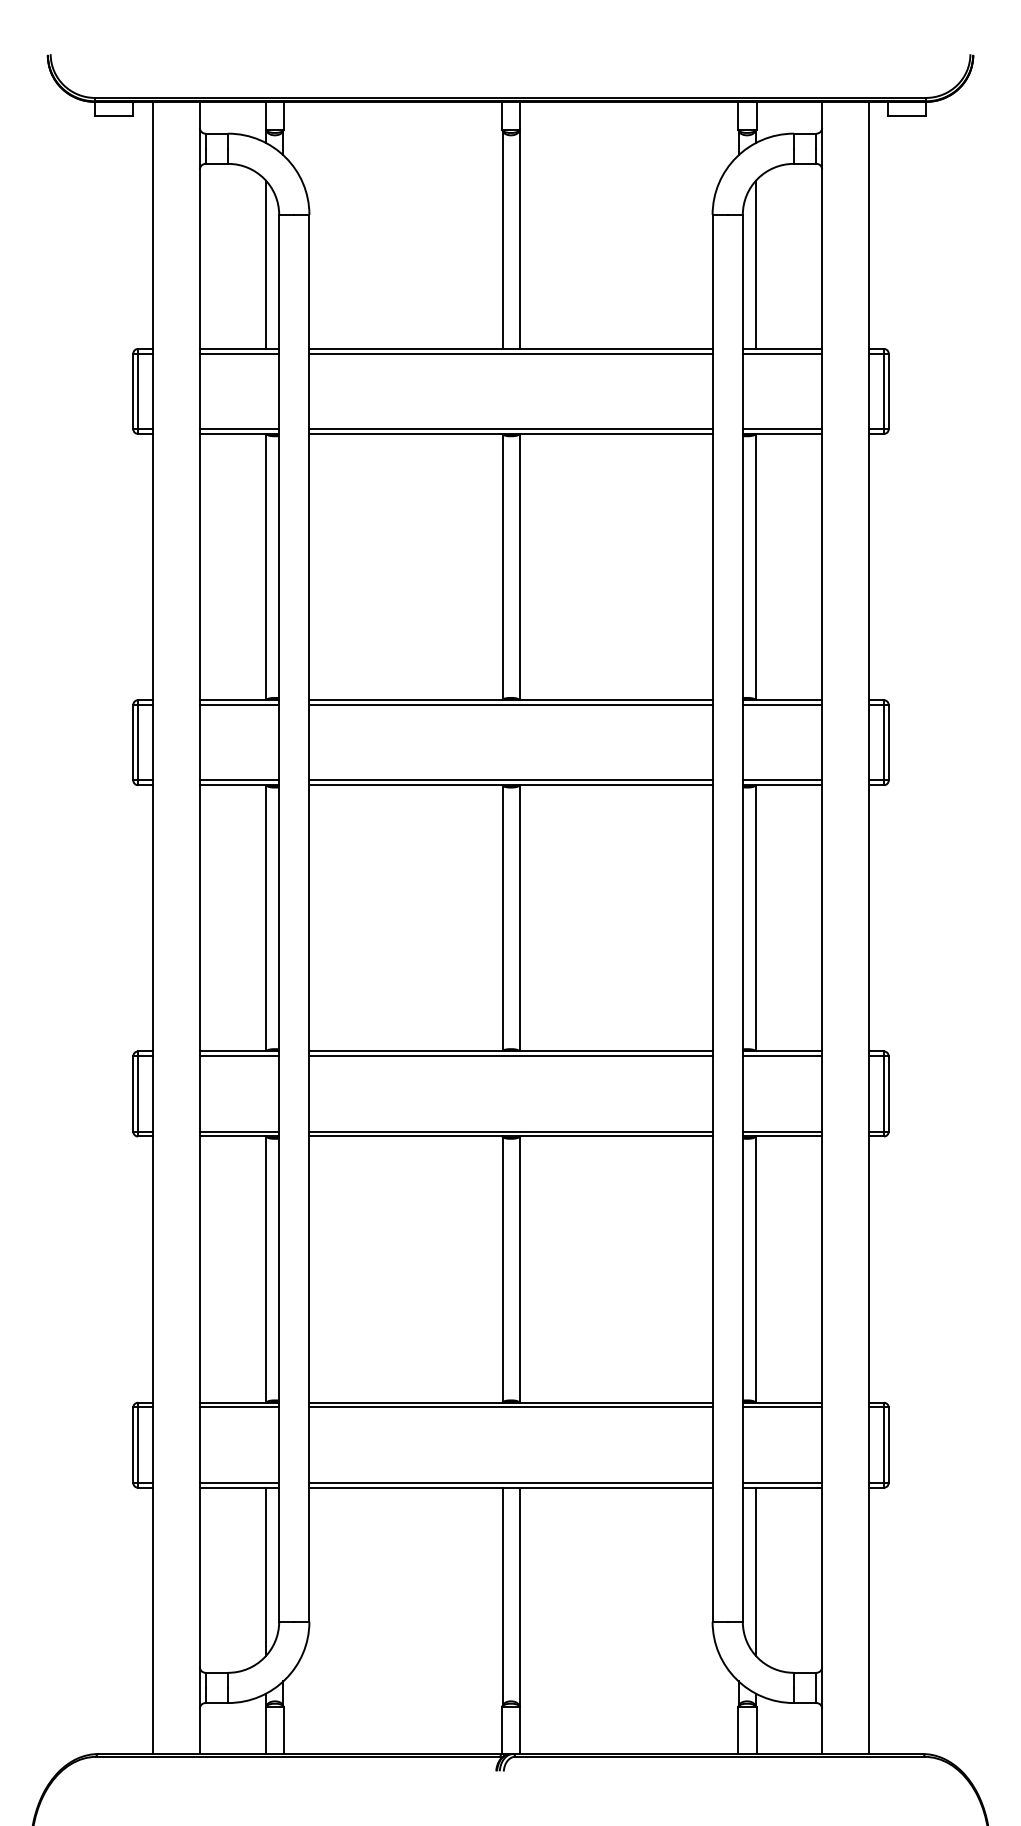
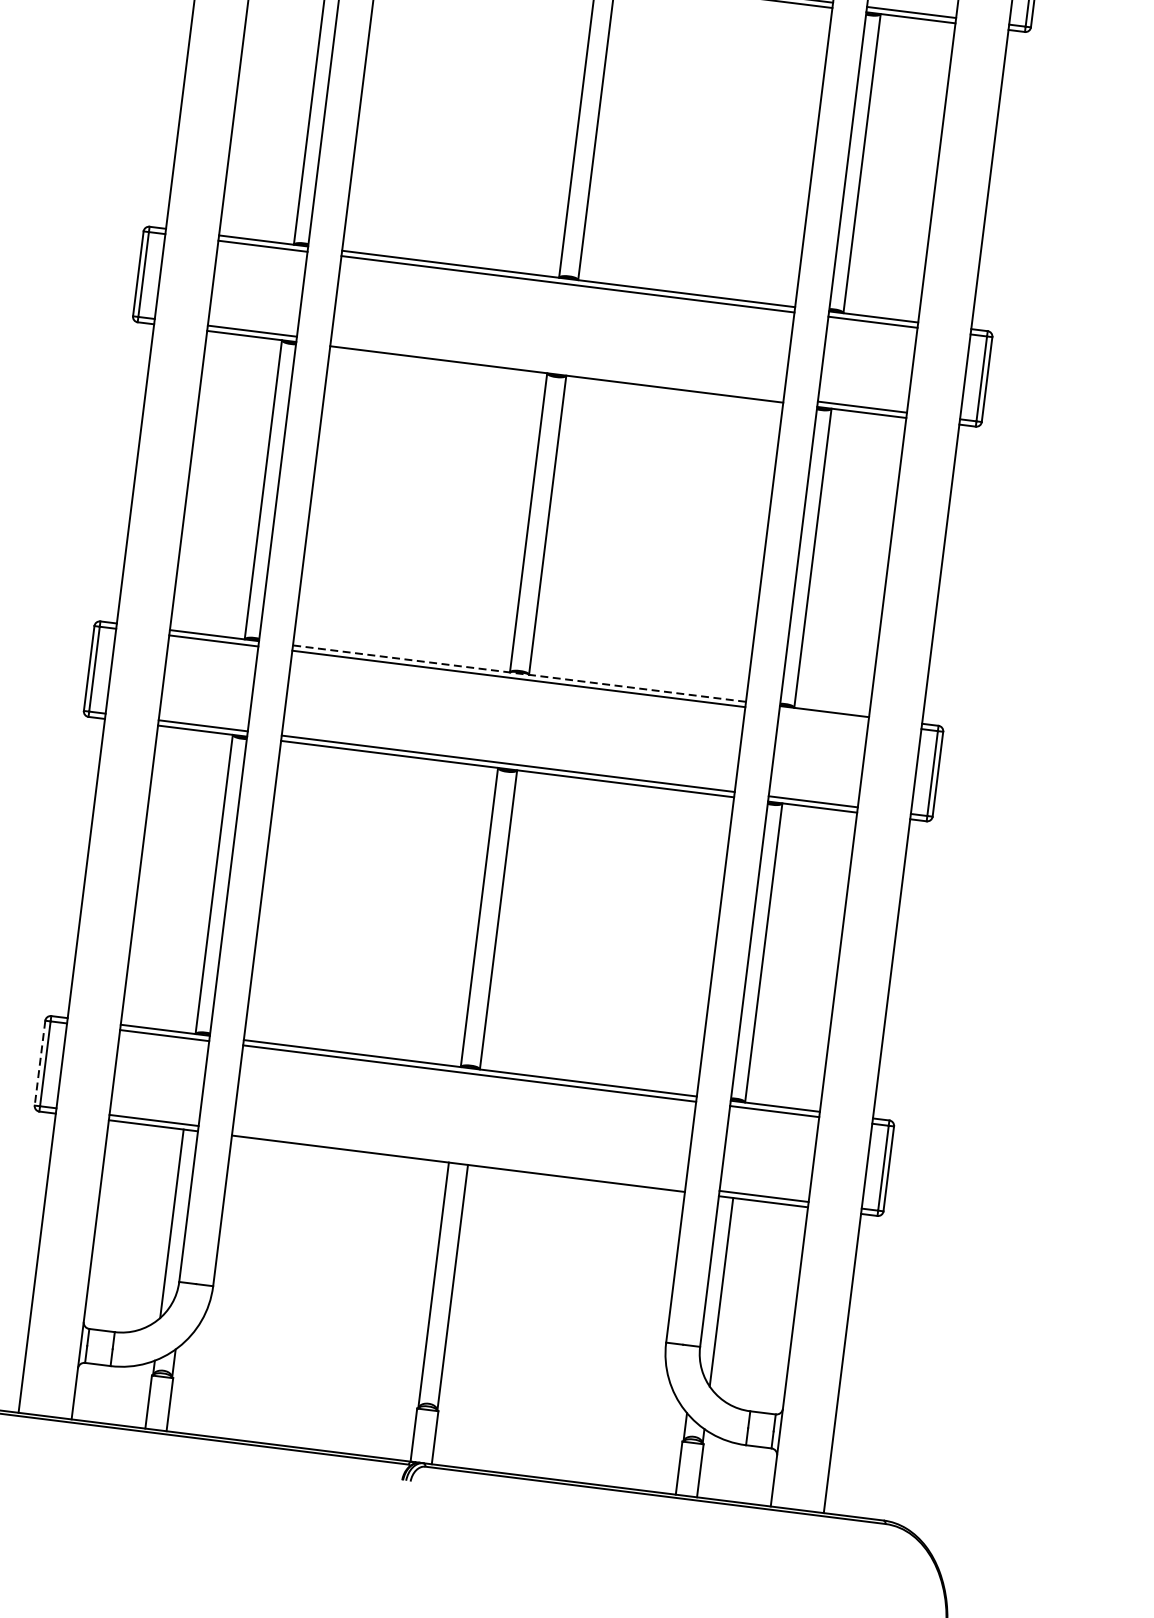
line: (510, 780) -> (556, 369), removed
line: (511, 1051) -> (520, 673), solid -> dashed
line: (782, 1056) -> (823, 717), removed
line: (133, 1445) -> (40, 1063), solid -> dashed
line: (510, 1483) -> (458, 1158), removed

